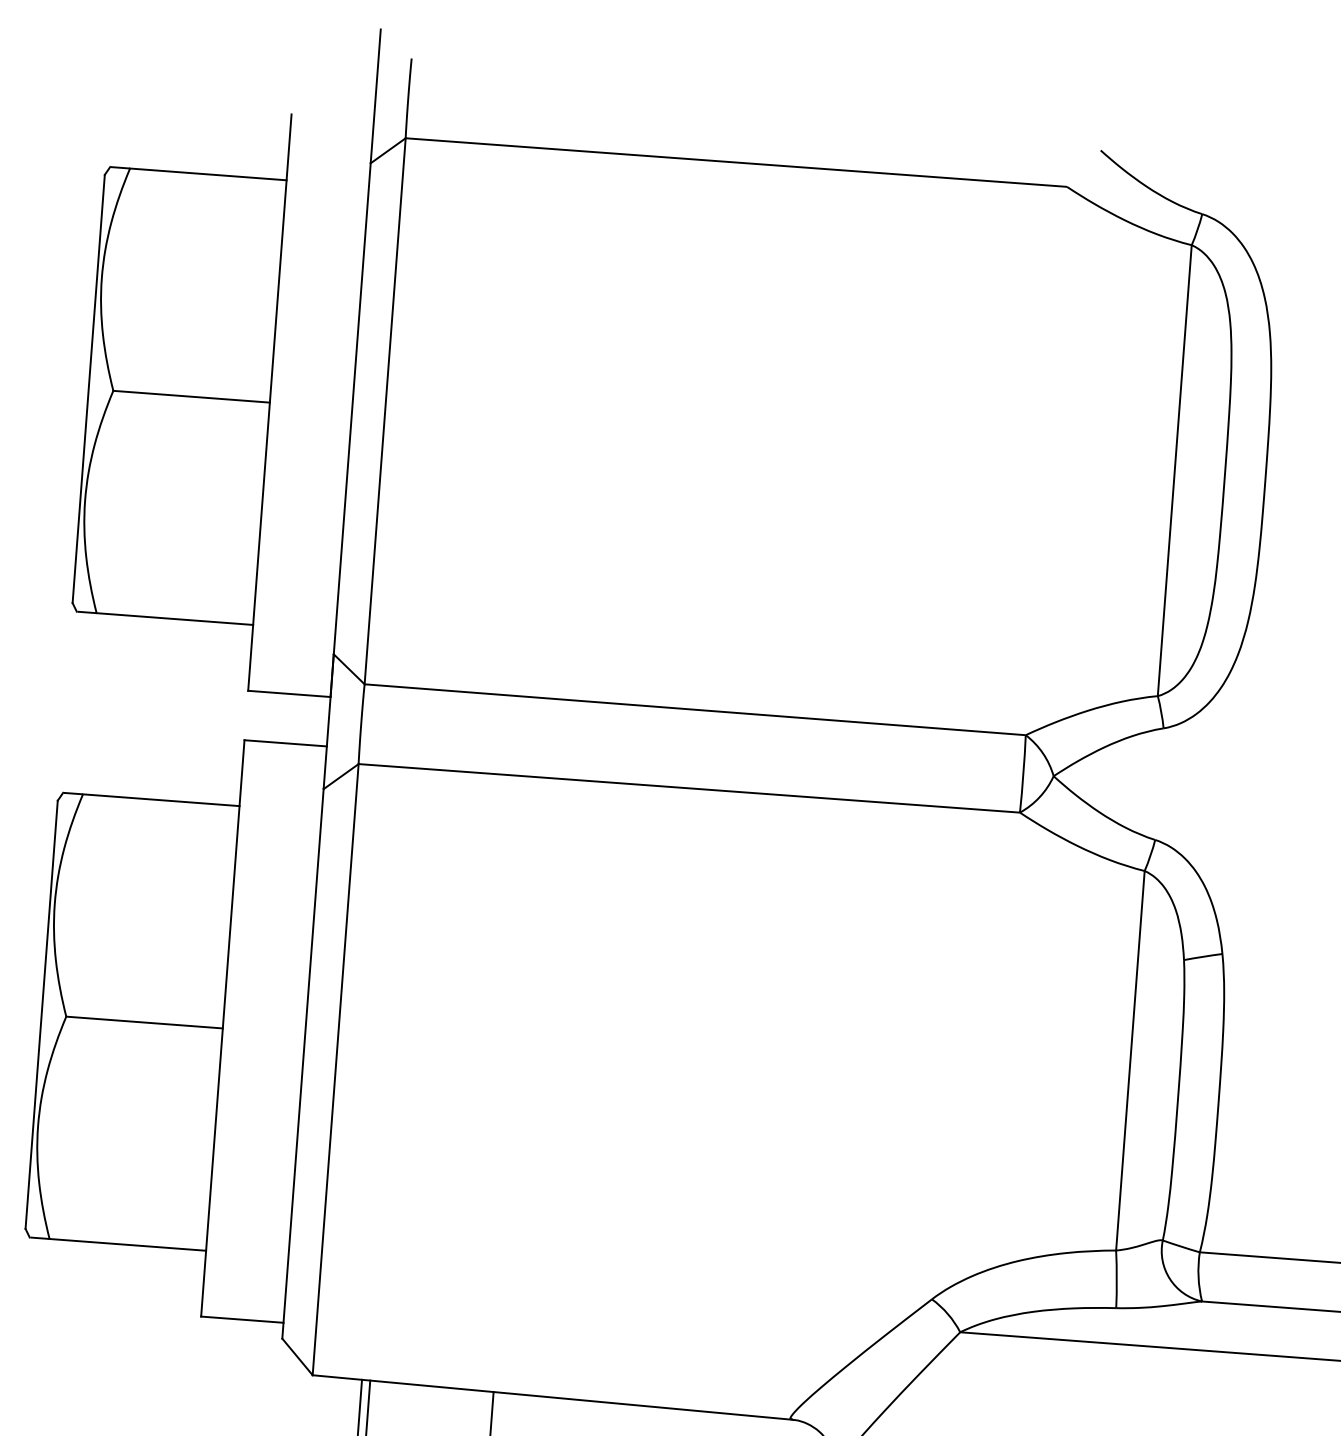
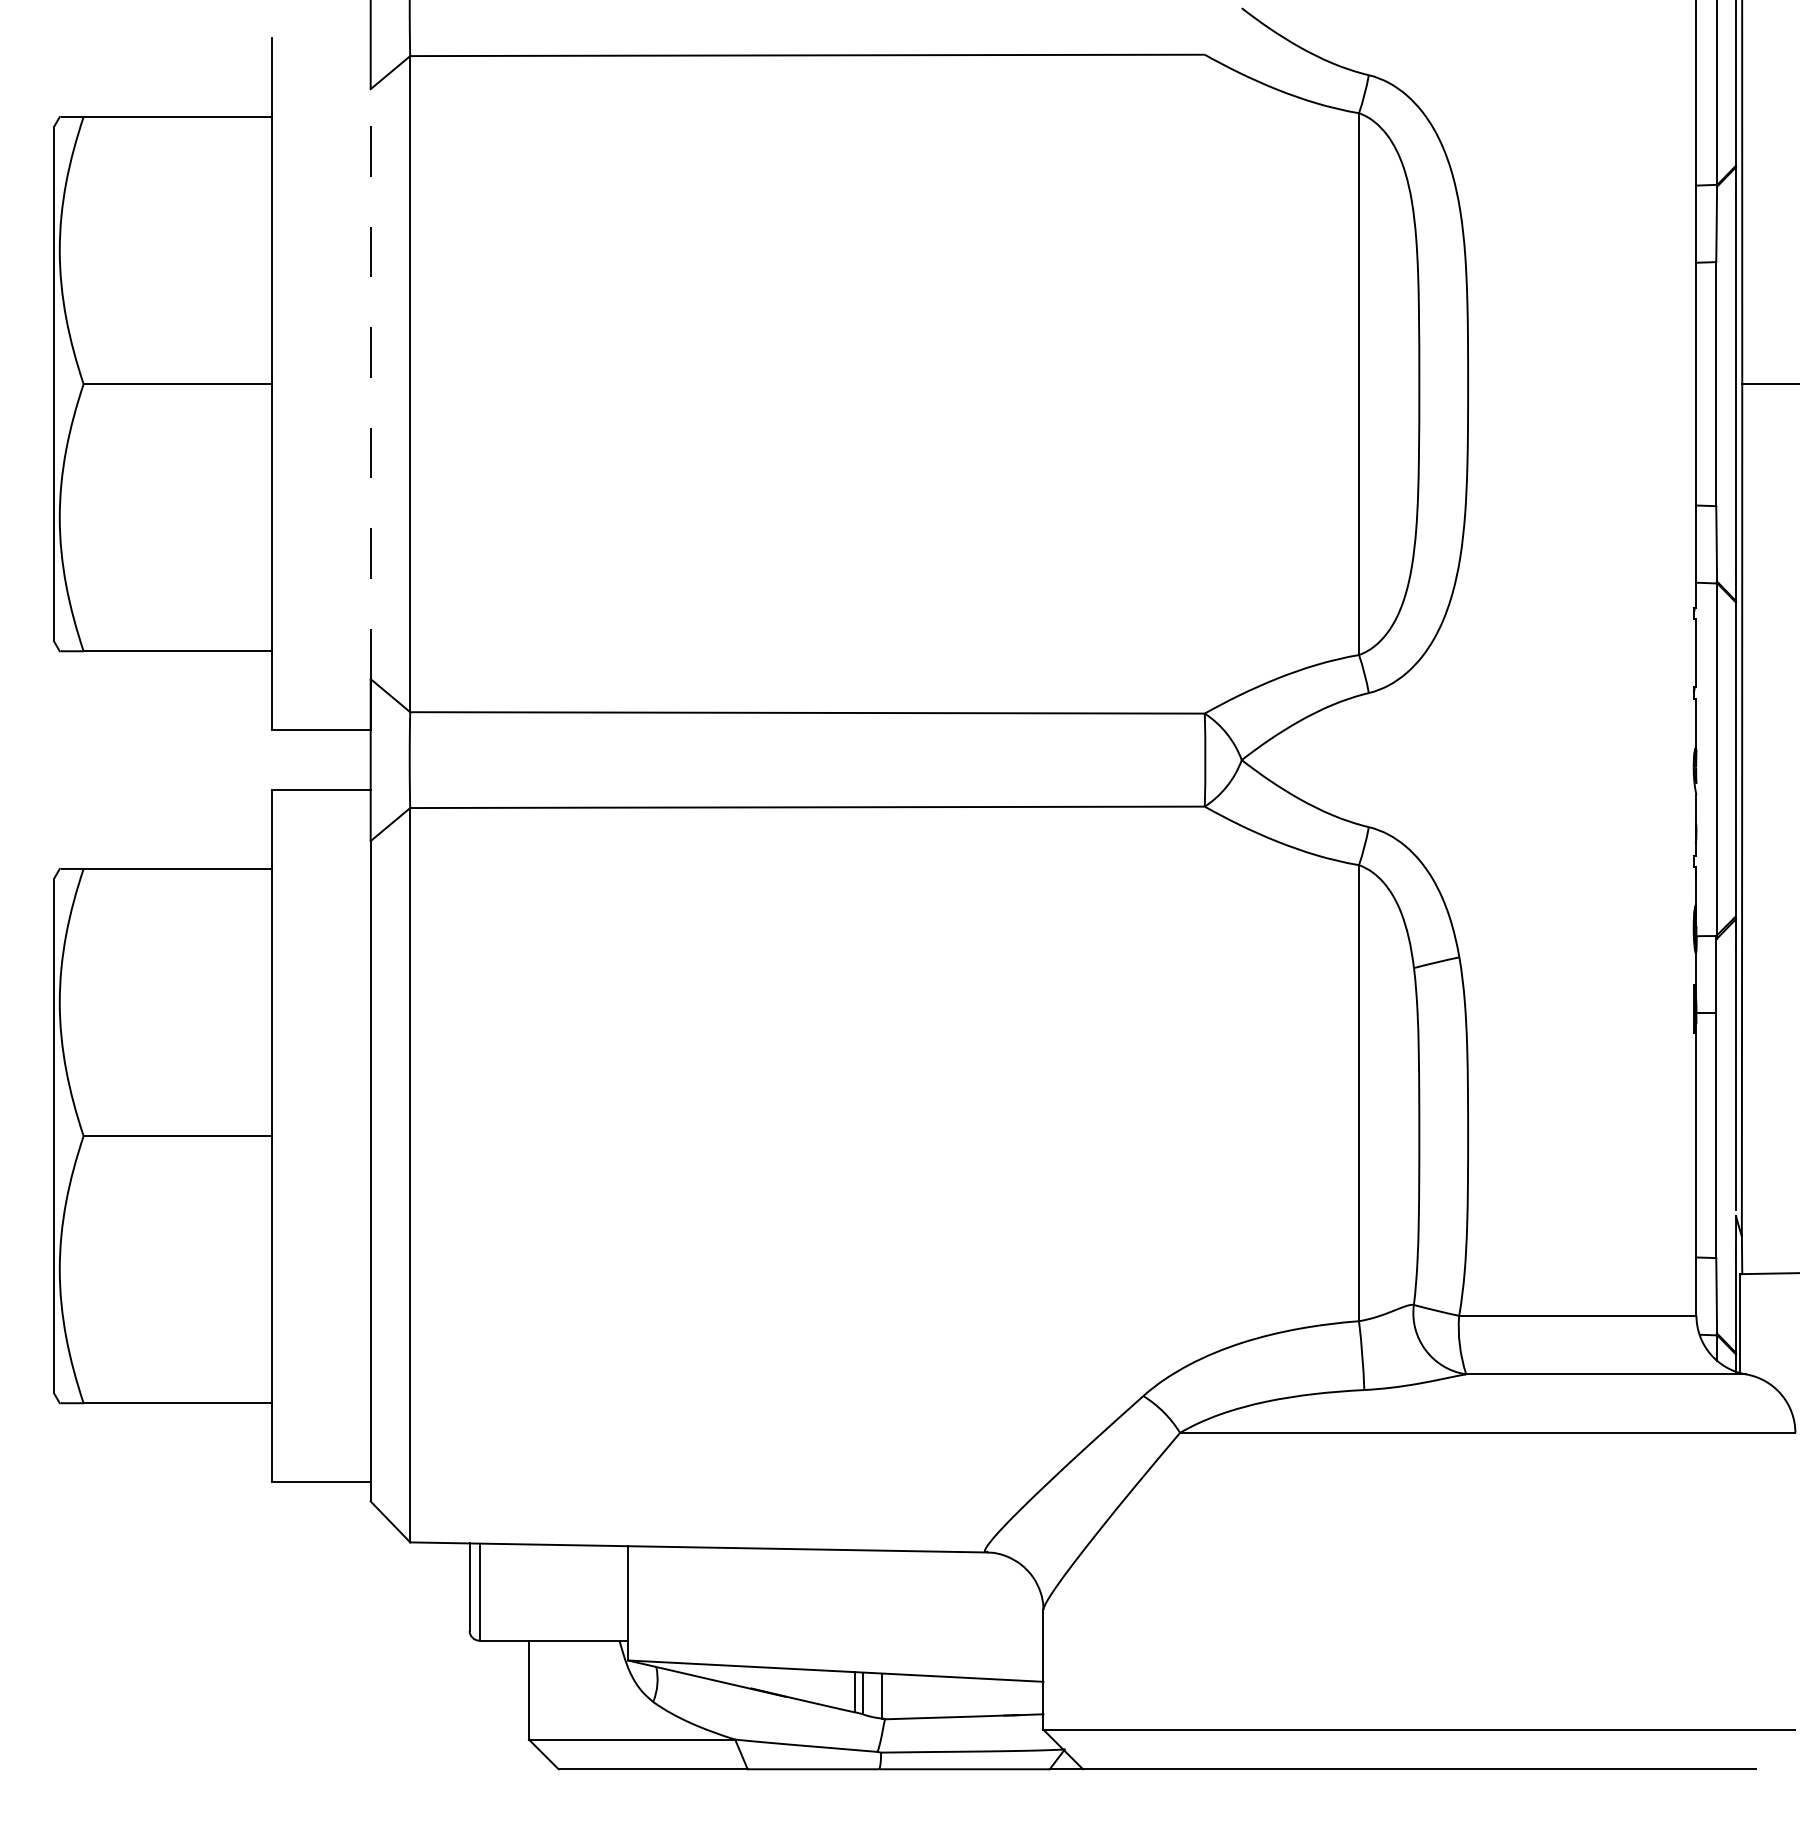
line: (352, 409) -> (370, 384), solid -> dashed

